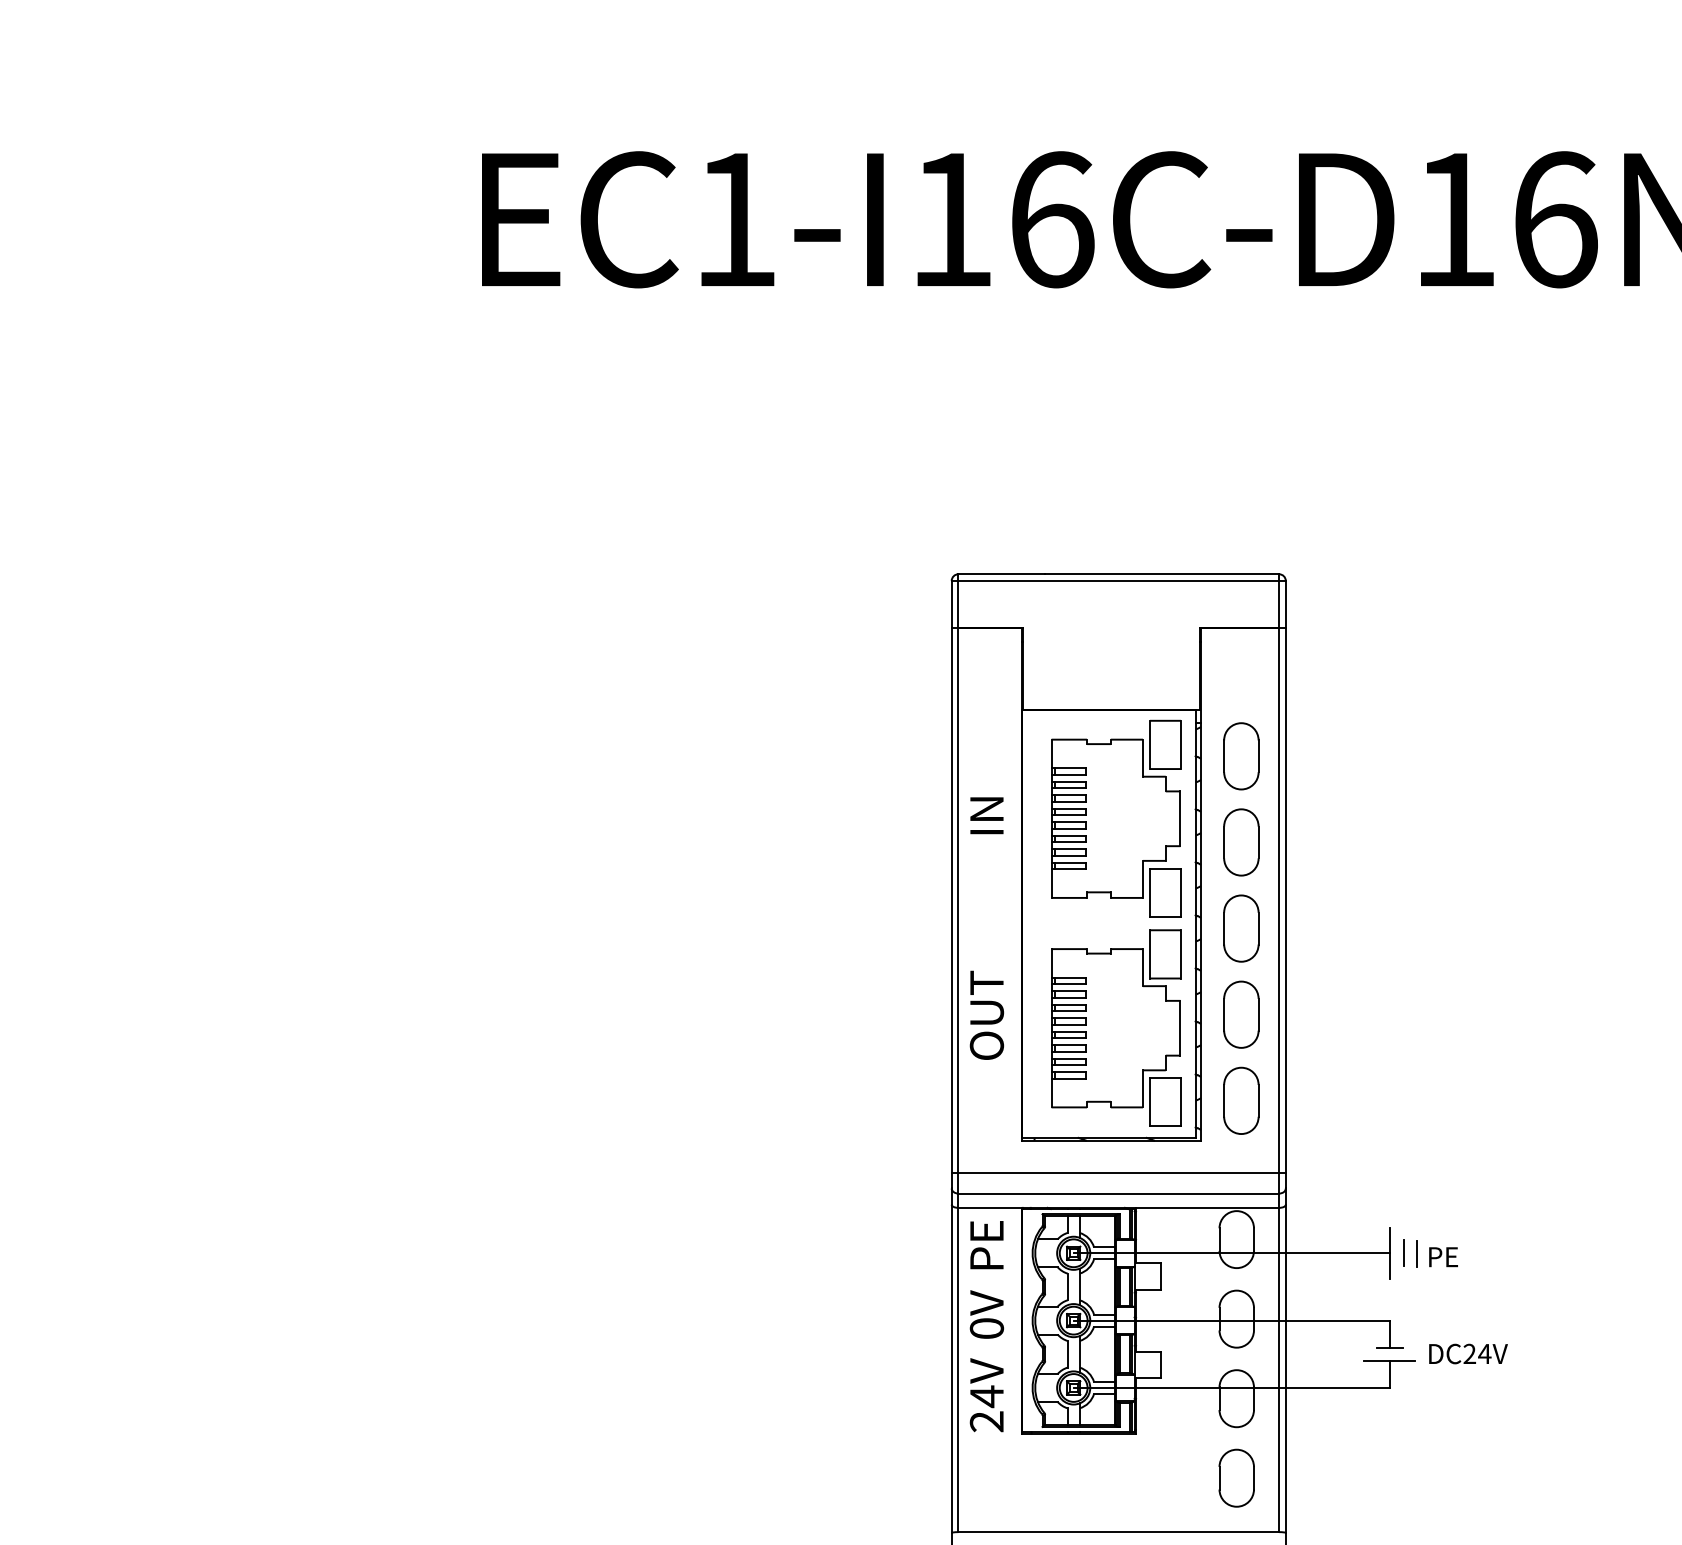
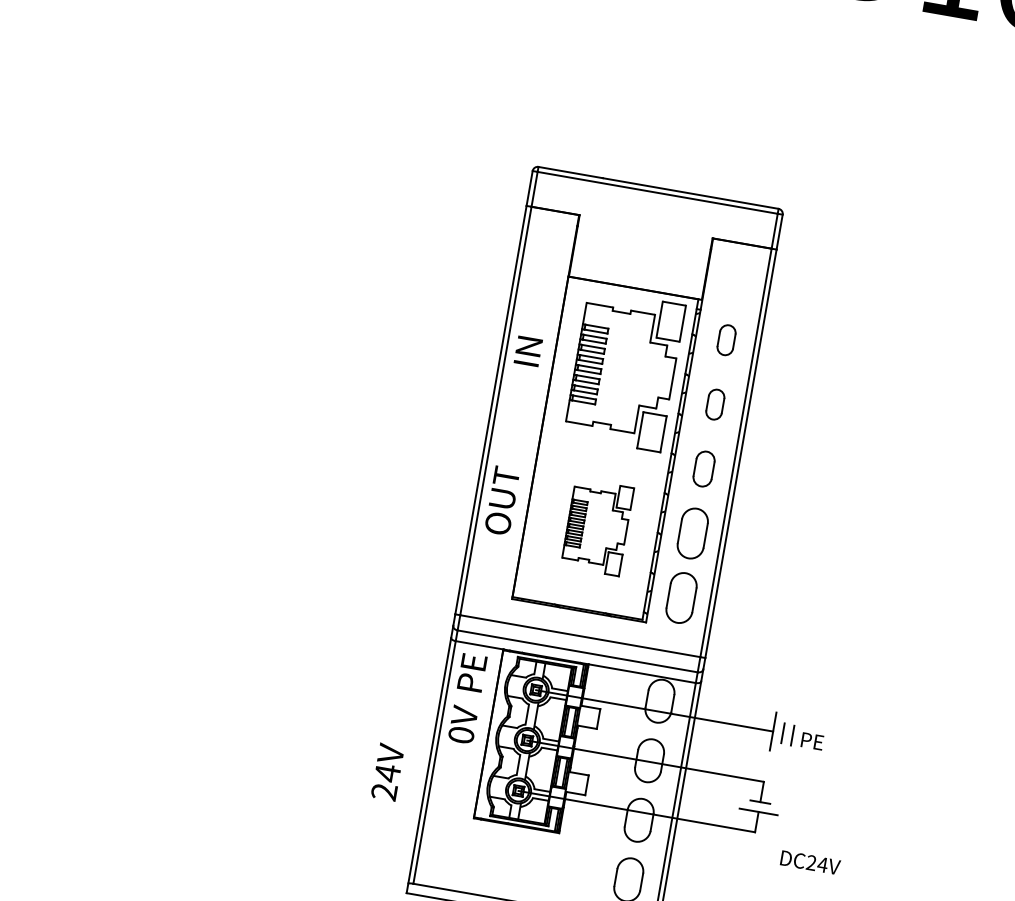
part: (1241, 756) -> (726, 340), size x0.6
part: (1241, 842) -> (715, 404), size x0.6
part: (1241, 928) -> (704, 469), size x0.7
part: (1116, 1027) -> (597, 526), size x0.6
text: (1468, 1353) -> (810, 862), moved
text: (986, 1395) -> (387, 772), moved

